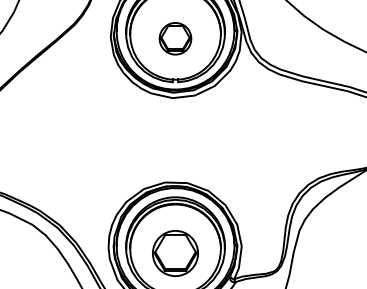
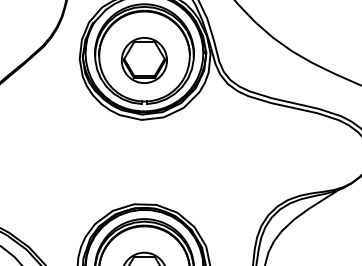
part: (175, 38) -> (144, 60), size x1.43

